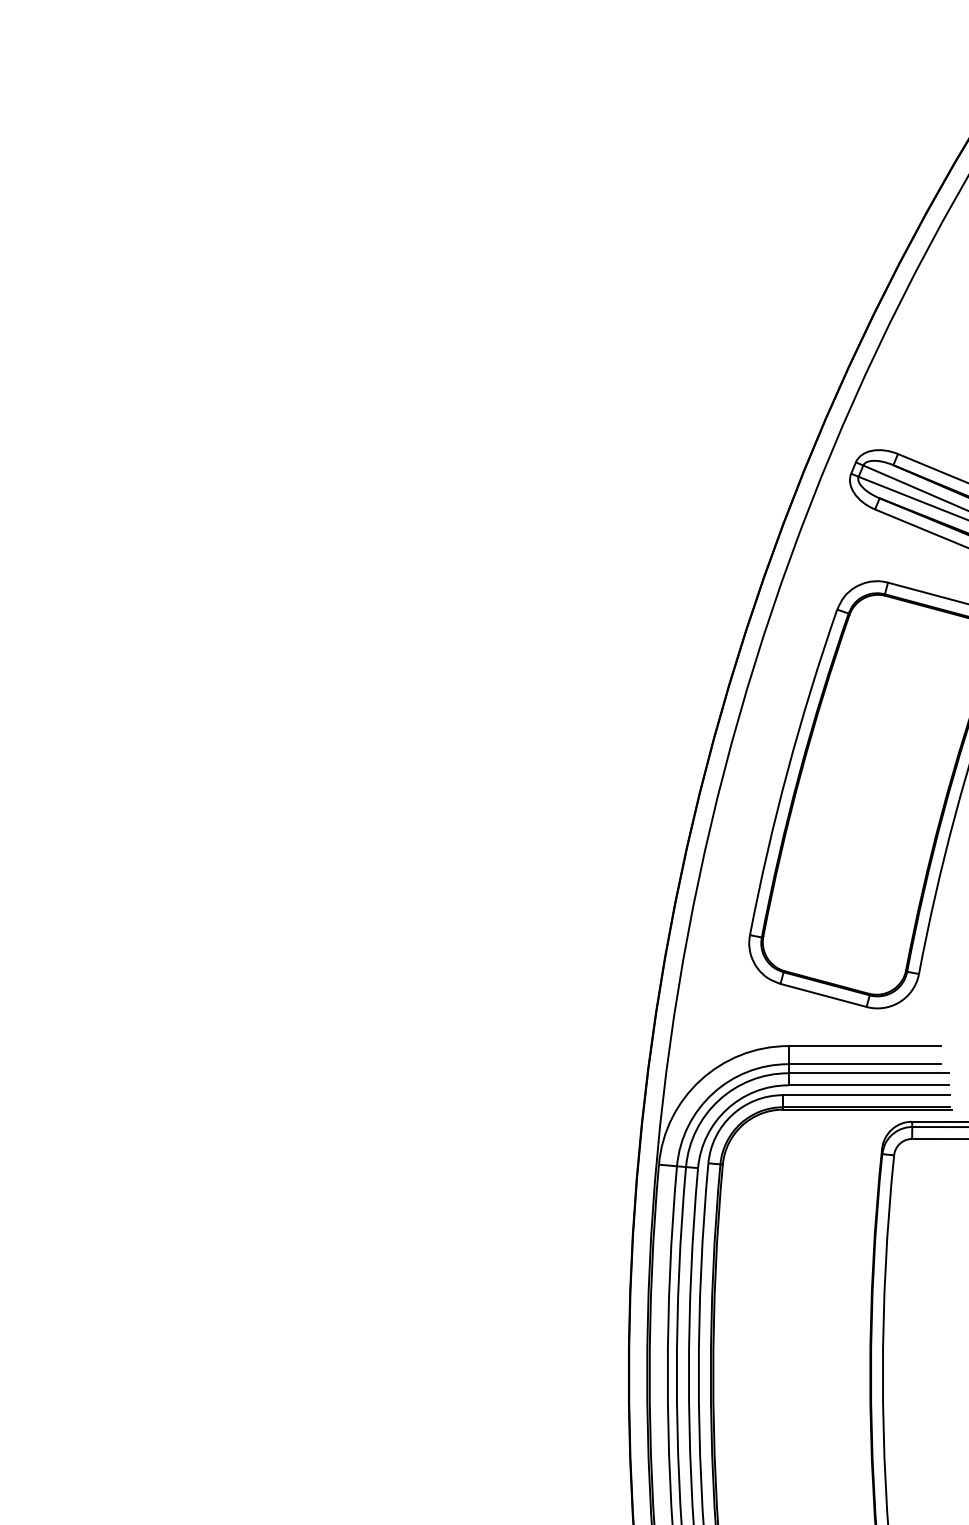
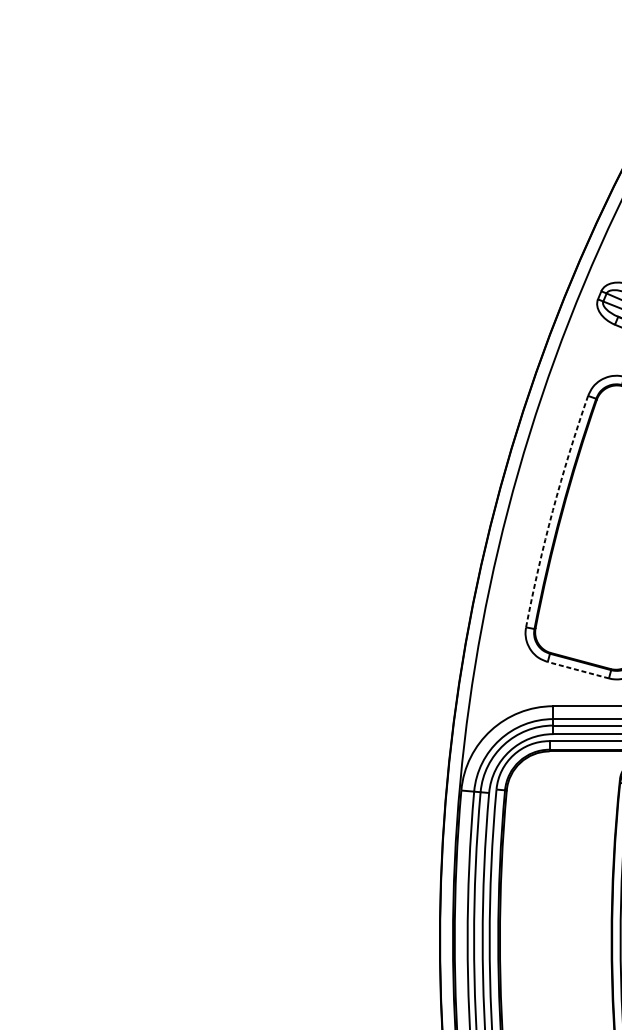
arc: (787, 770) -> (552, 510), solid -> dashed
line: (823, 995) -> (578, 670), solid -> dashed

